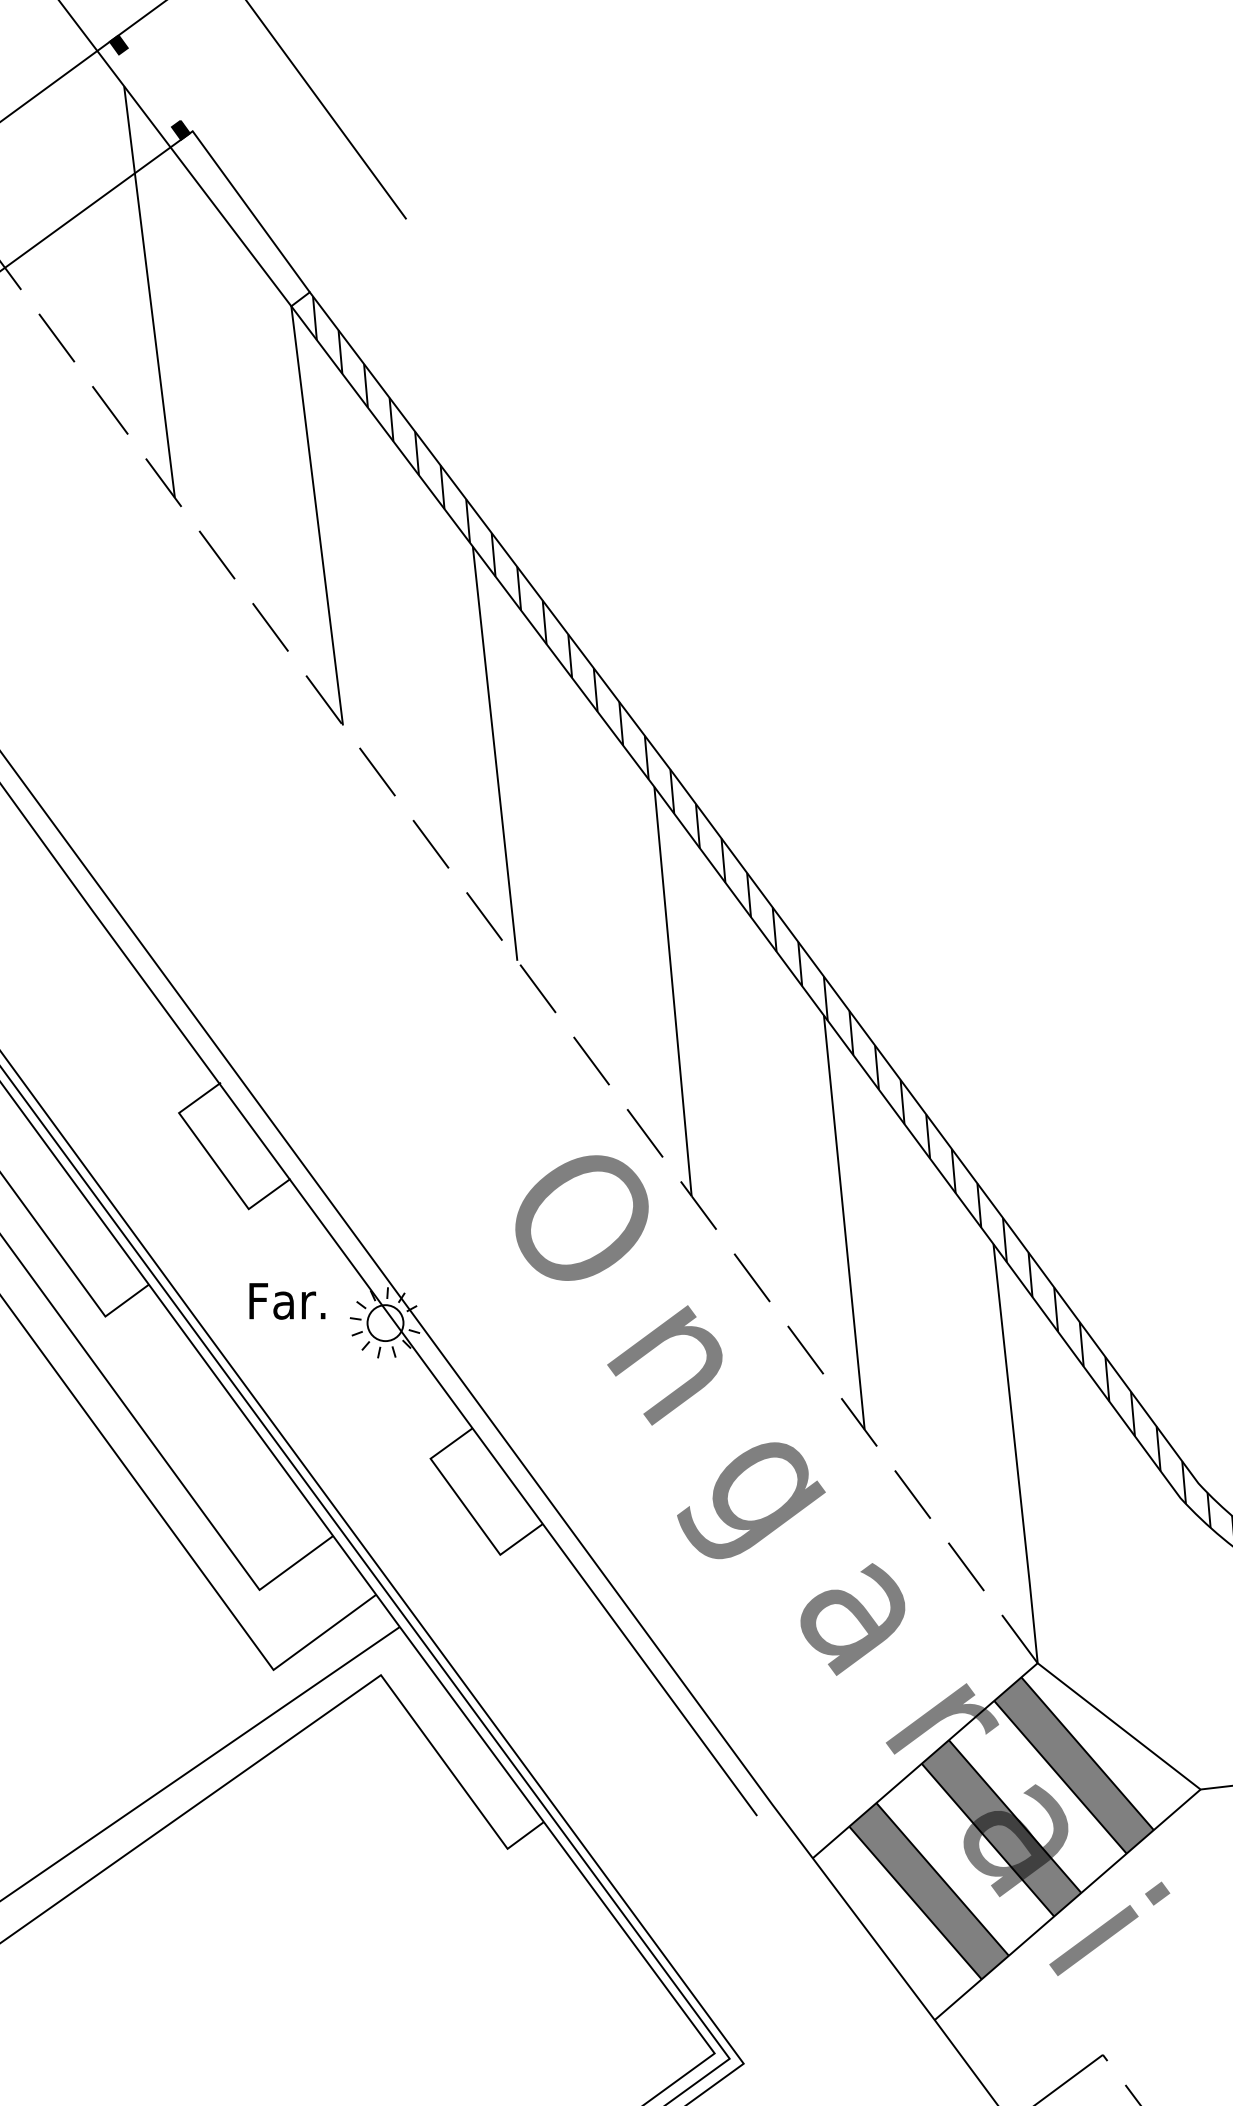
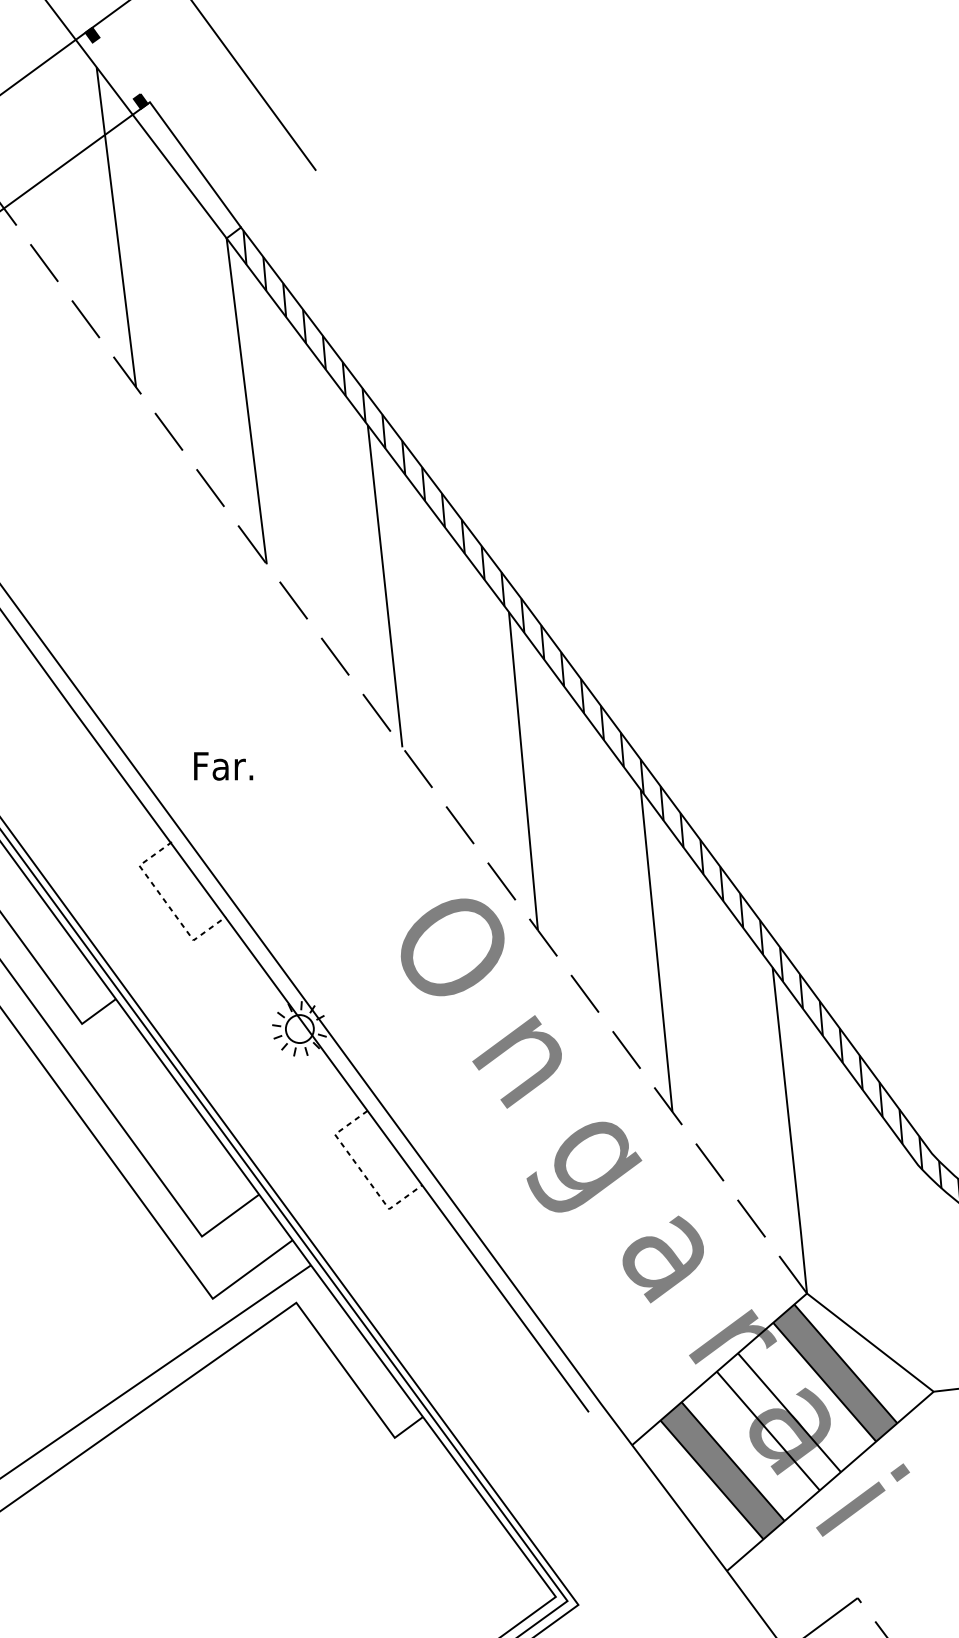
line: (214, 1161) -> (166, 903), solid -> dashed
text: (287, 1301) -> (223, 766), moved
line: (465, 1507) -> (362, 1172), solid -> dashed
fill: (1001, 1828) -> (778, 1422), removed

